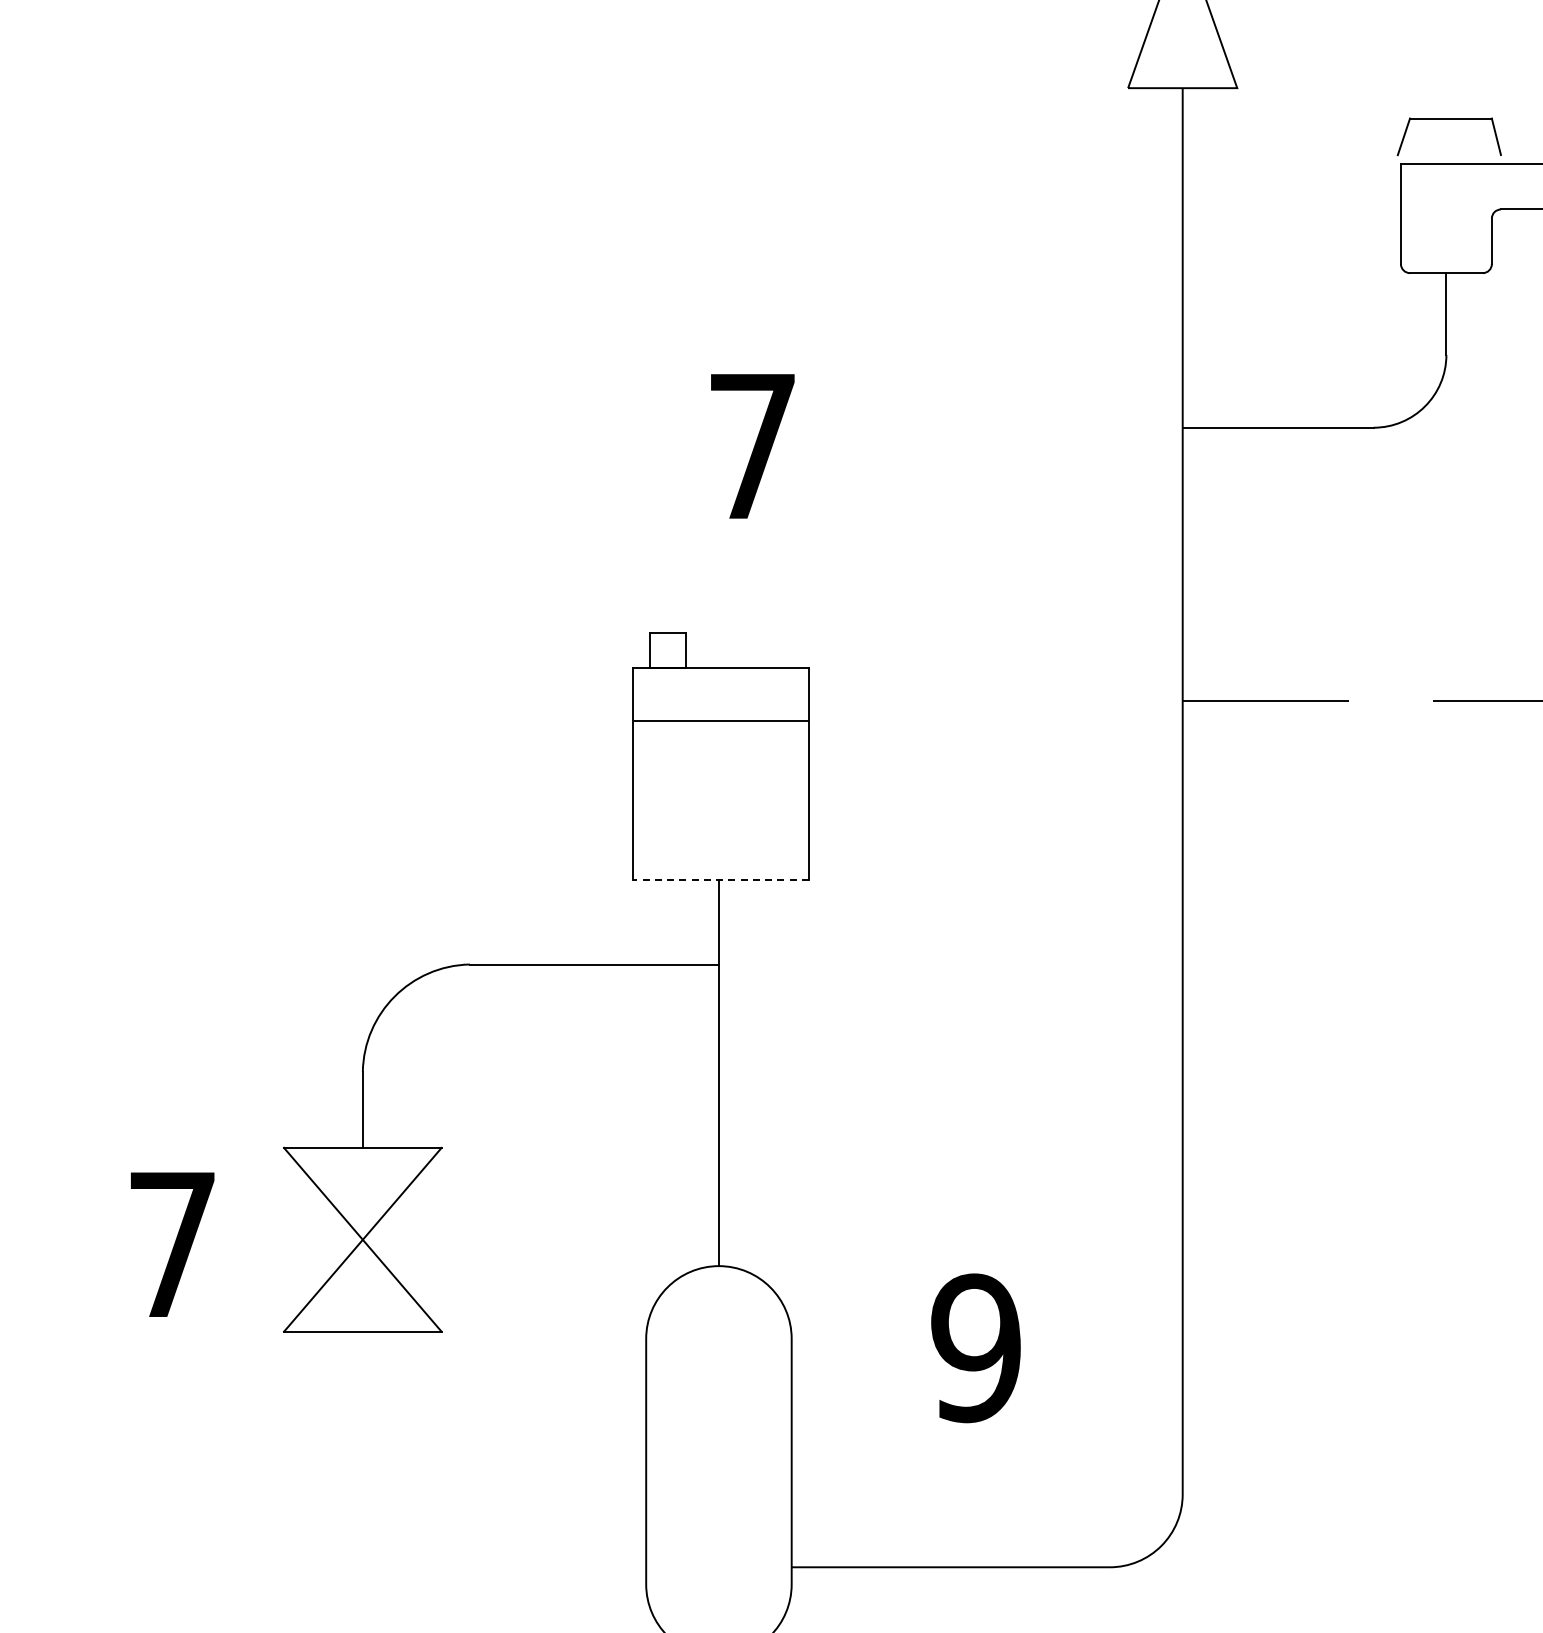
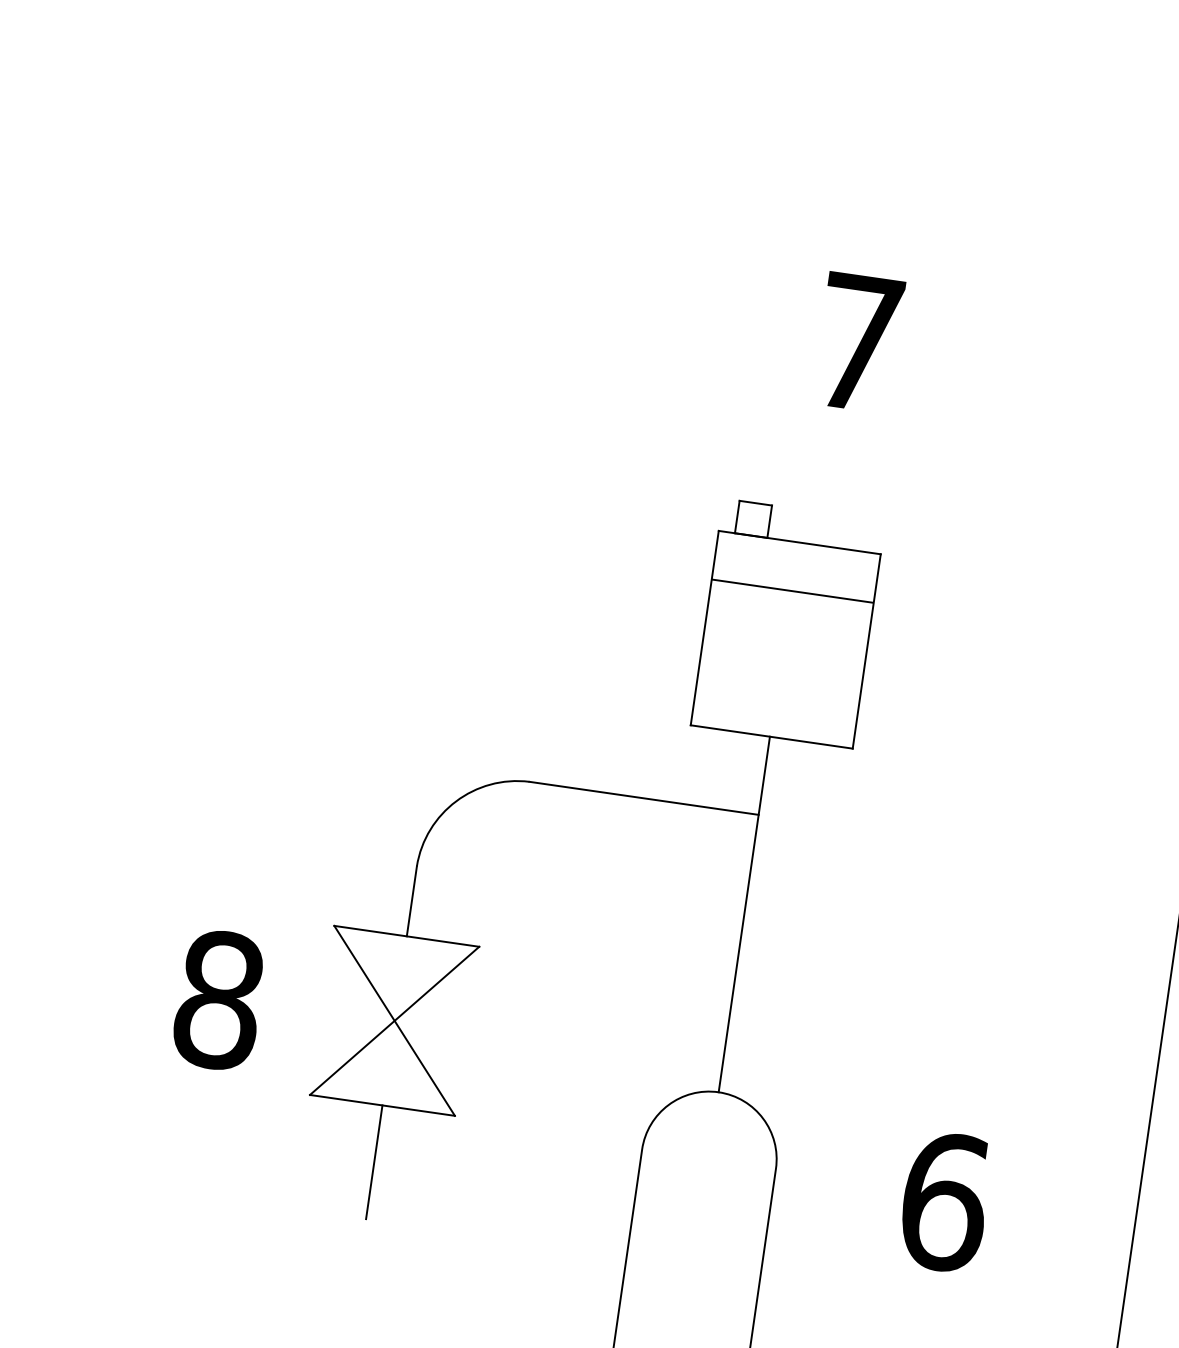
line: (720, 879) -> (771, 736), dashed -> solid
text: (172, 1244) -> (218, 999), 7 -> 8
text: (976, 1348) -> (944, 1202), 9 -> 6
line: (362, 1393) -> (373, 1162), added

